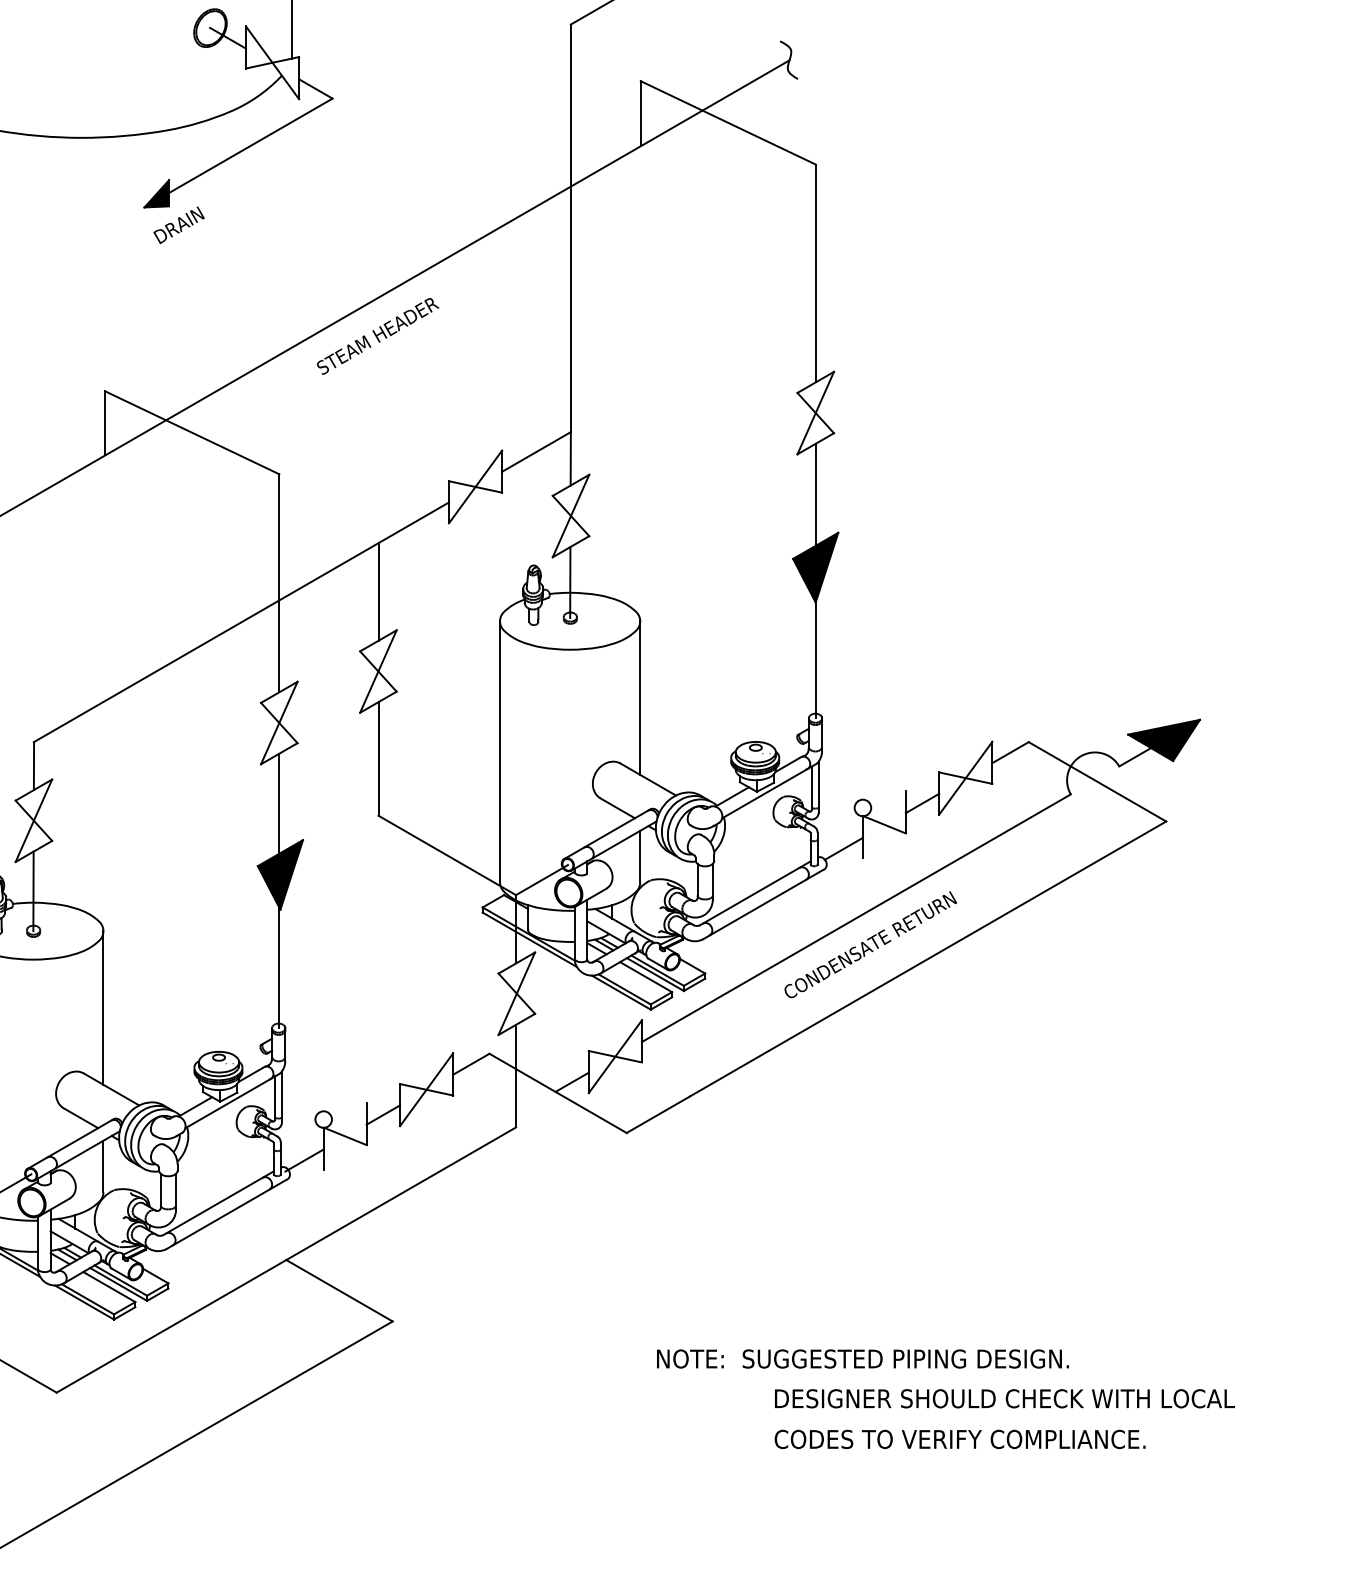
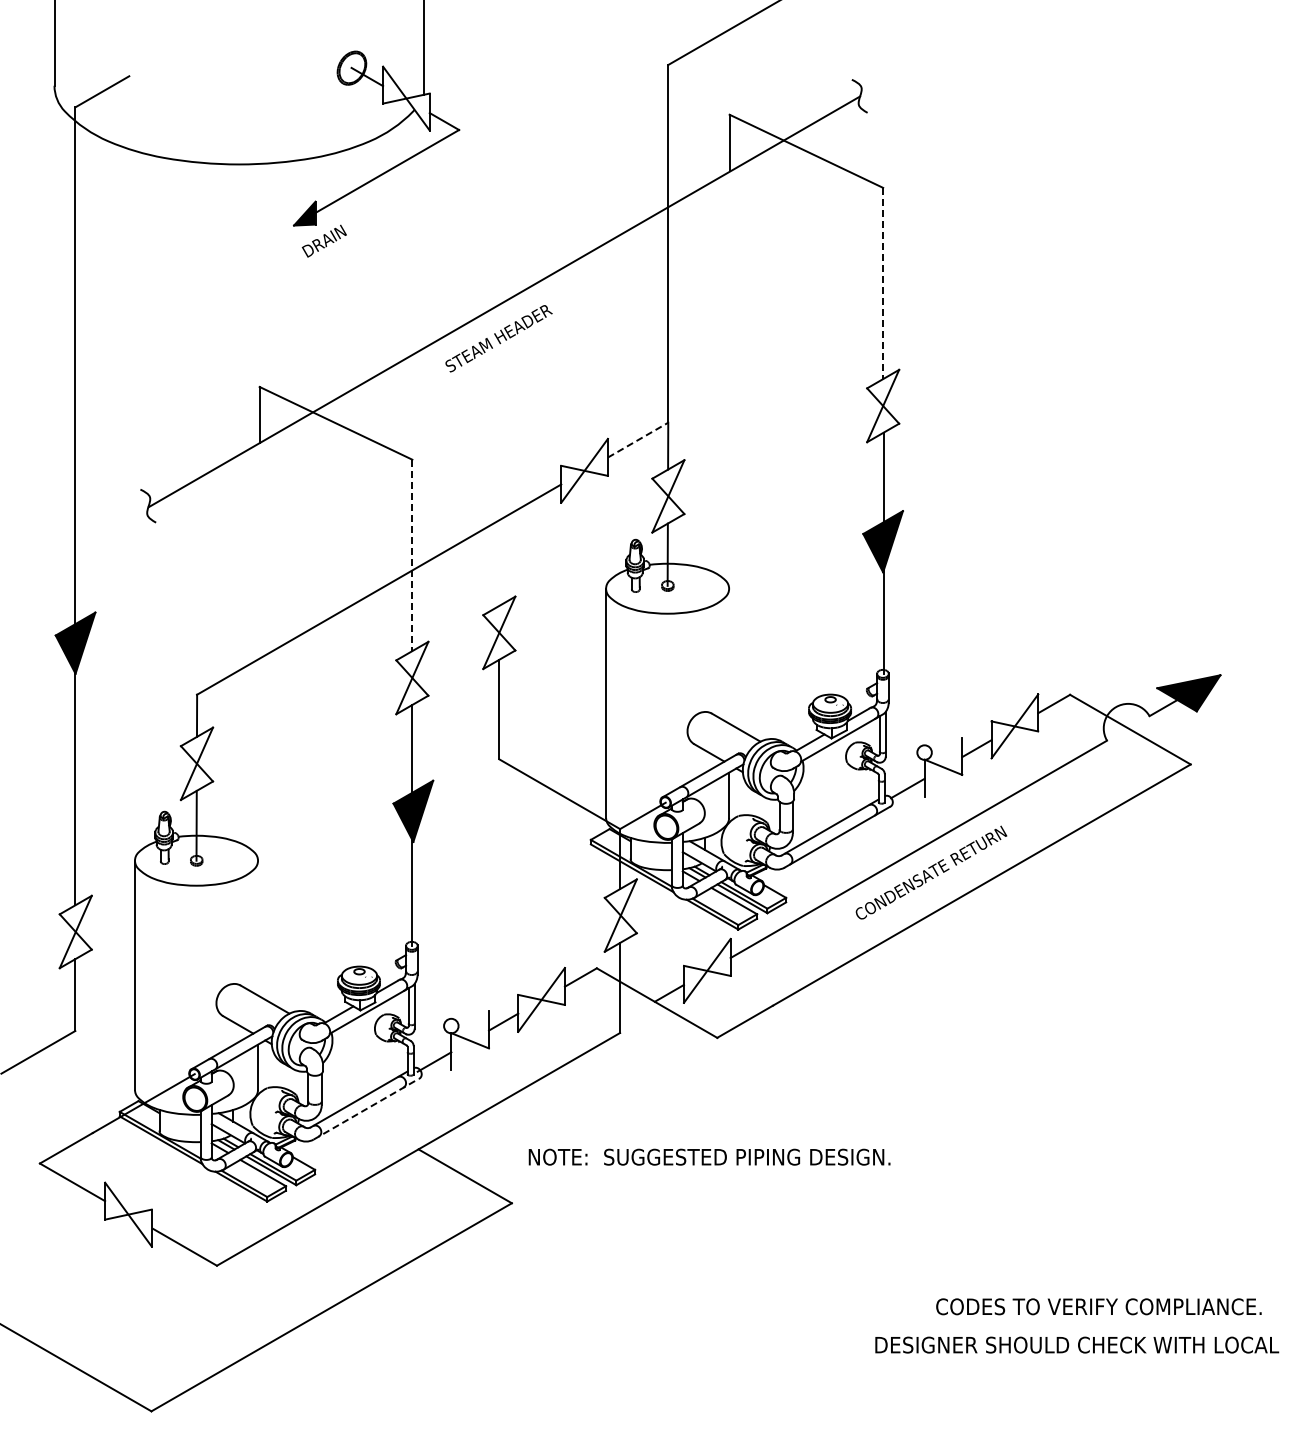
line: (816, 273) -> (883, 283), solid -> dashed
line: (536, 452) -> (638, 440), solid -> dashed
line: (279, 583) -> (412, 555), solid -> dashed
line: (378, 591) -> (499, 562), removed
line: (640, 697) -> (729, 655), removed
line: (103, 1007) -> (258, 927), removed
line: (227, 1214) -> (366, 1109), solid -> dashed
text: (862, 1358) -> (709, 1156), moved
text: (1005, 1398) -> (1077, 1344), moved
text: (959, 1439) -> (1098, 1306), moved

